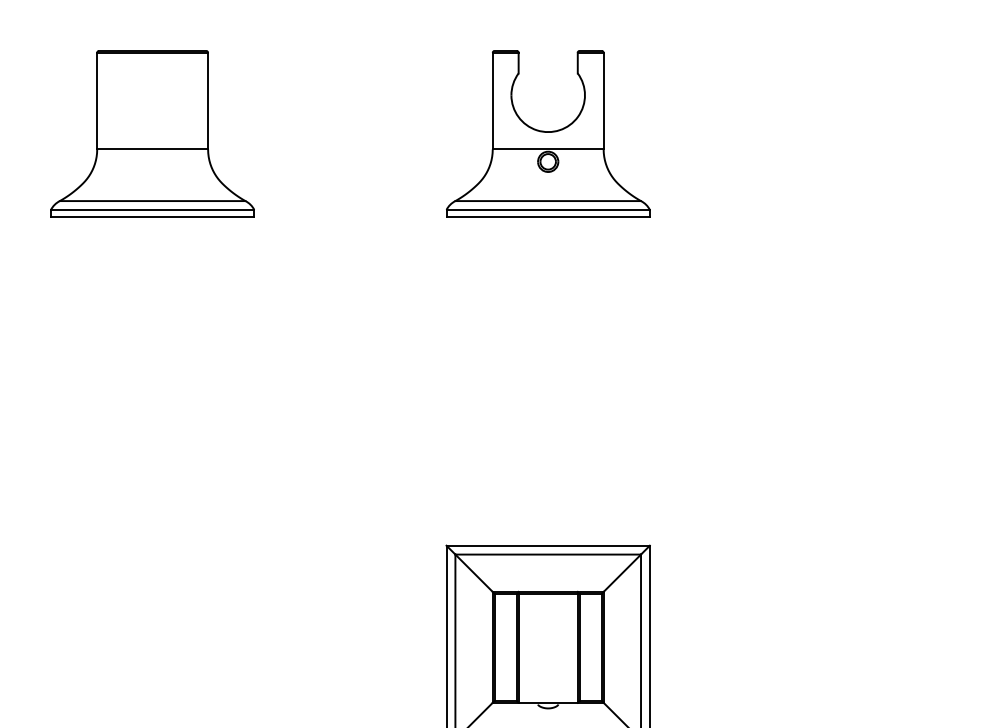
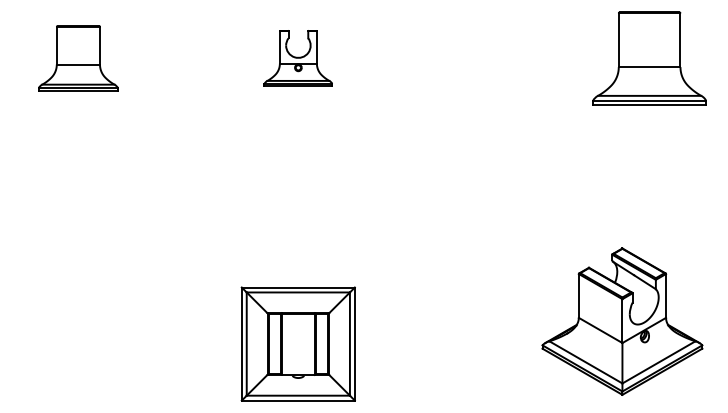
part: (152, 133) -> (78, 58), size x0.7
part: (548, 133) -> (298, 58), size x0.6

